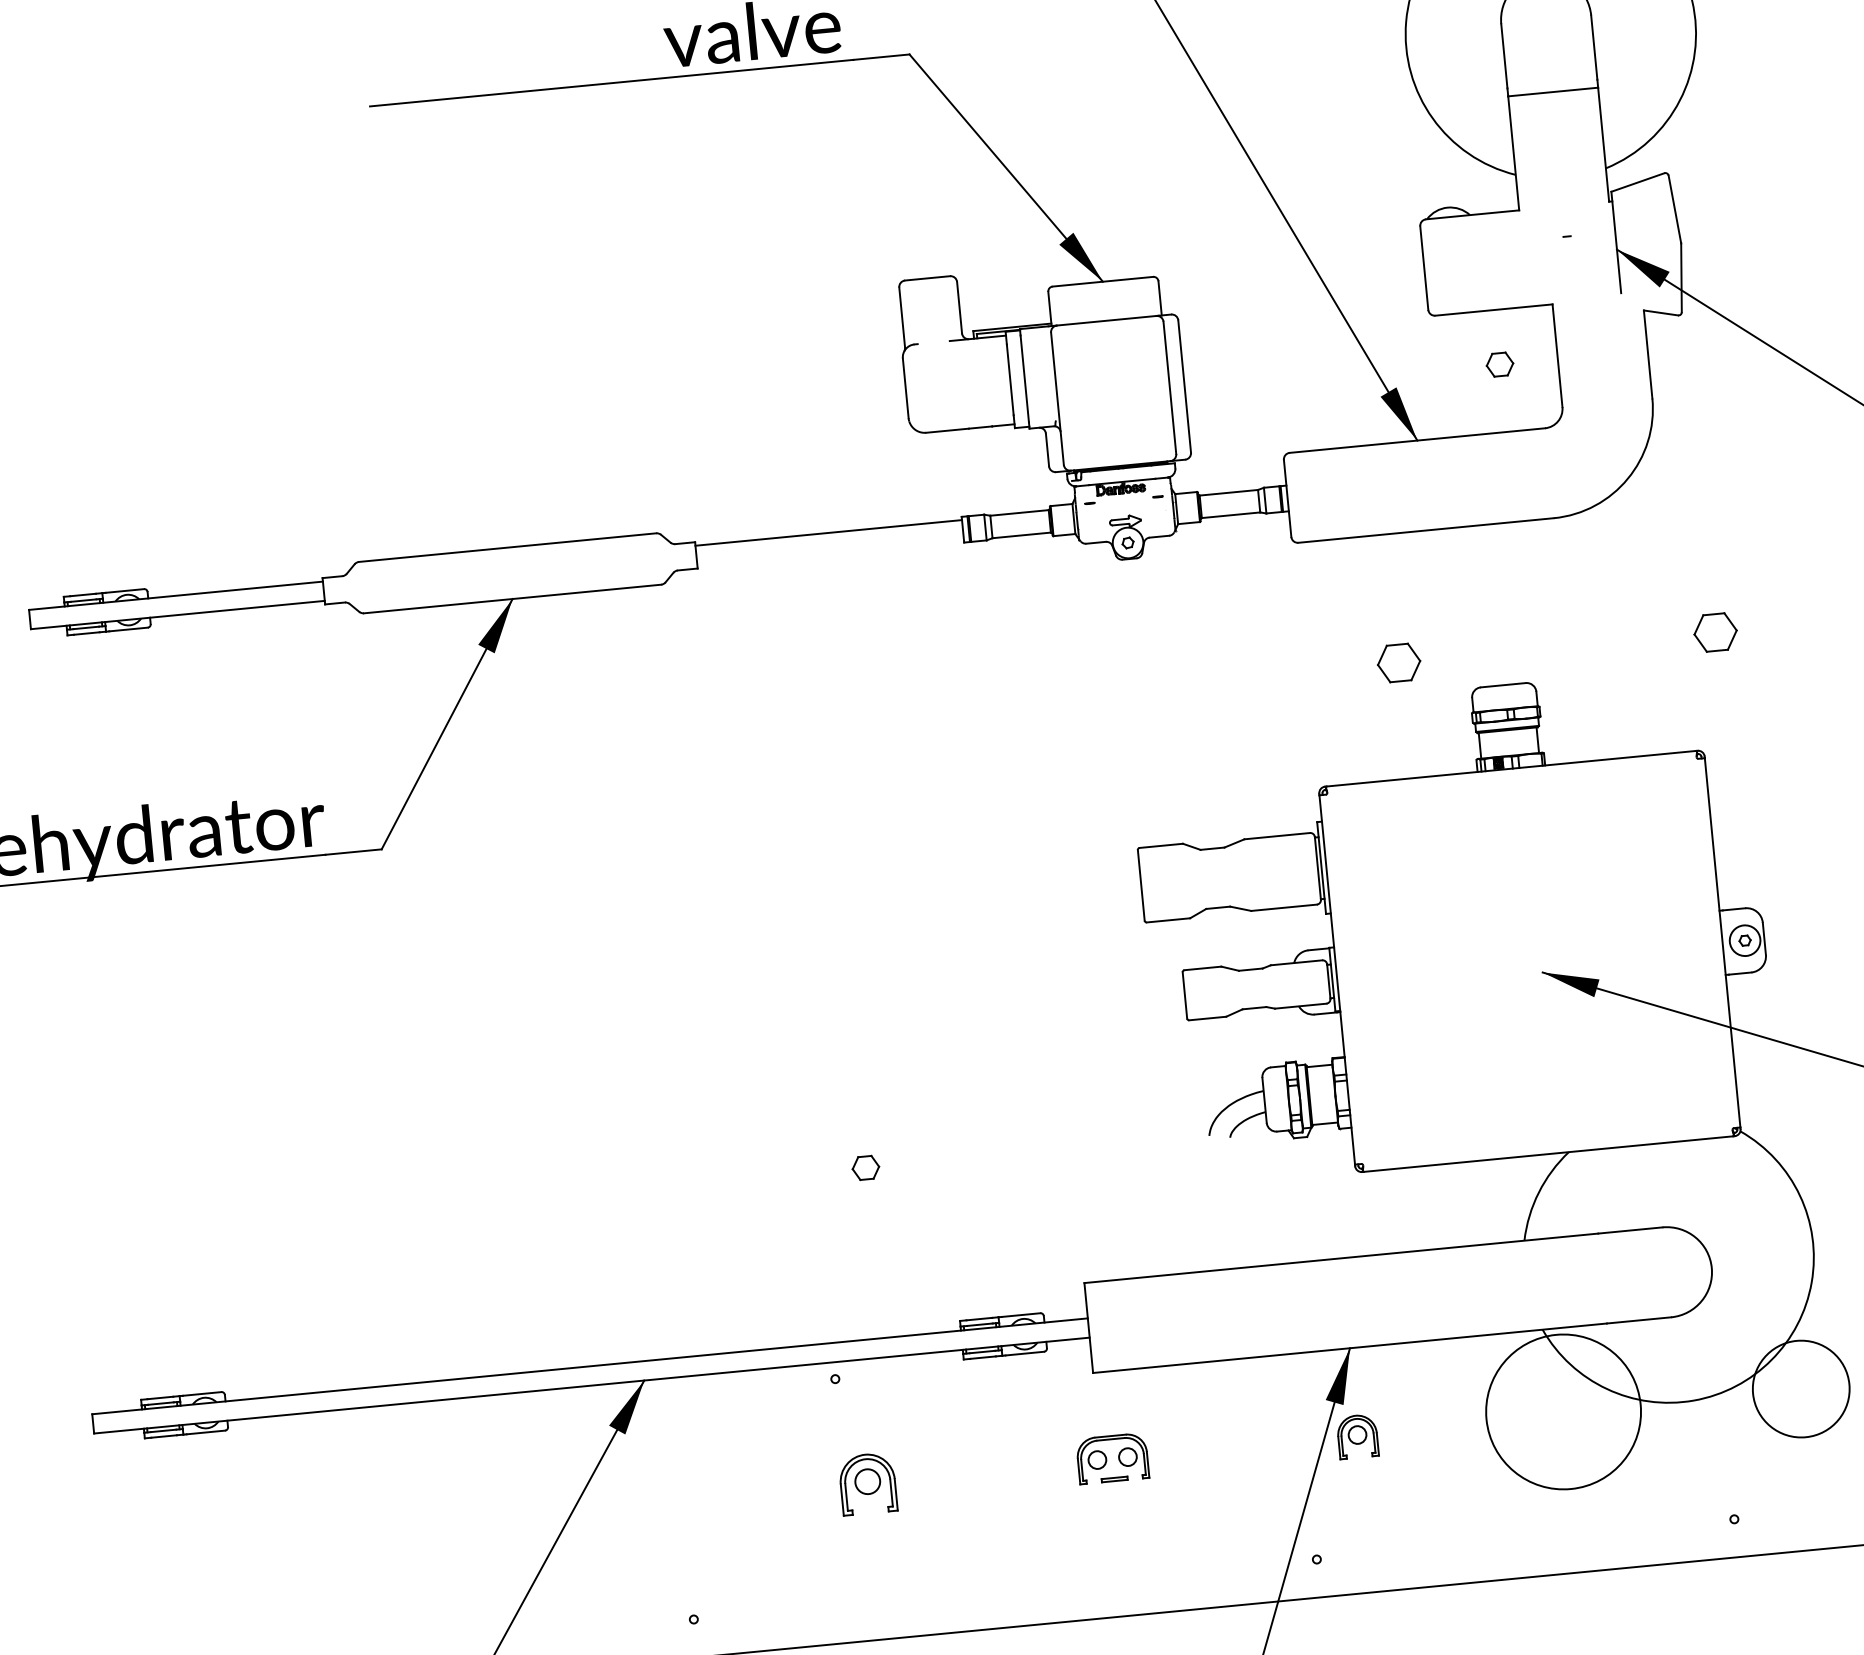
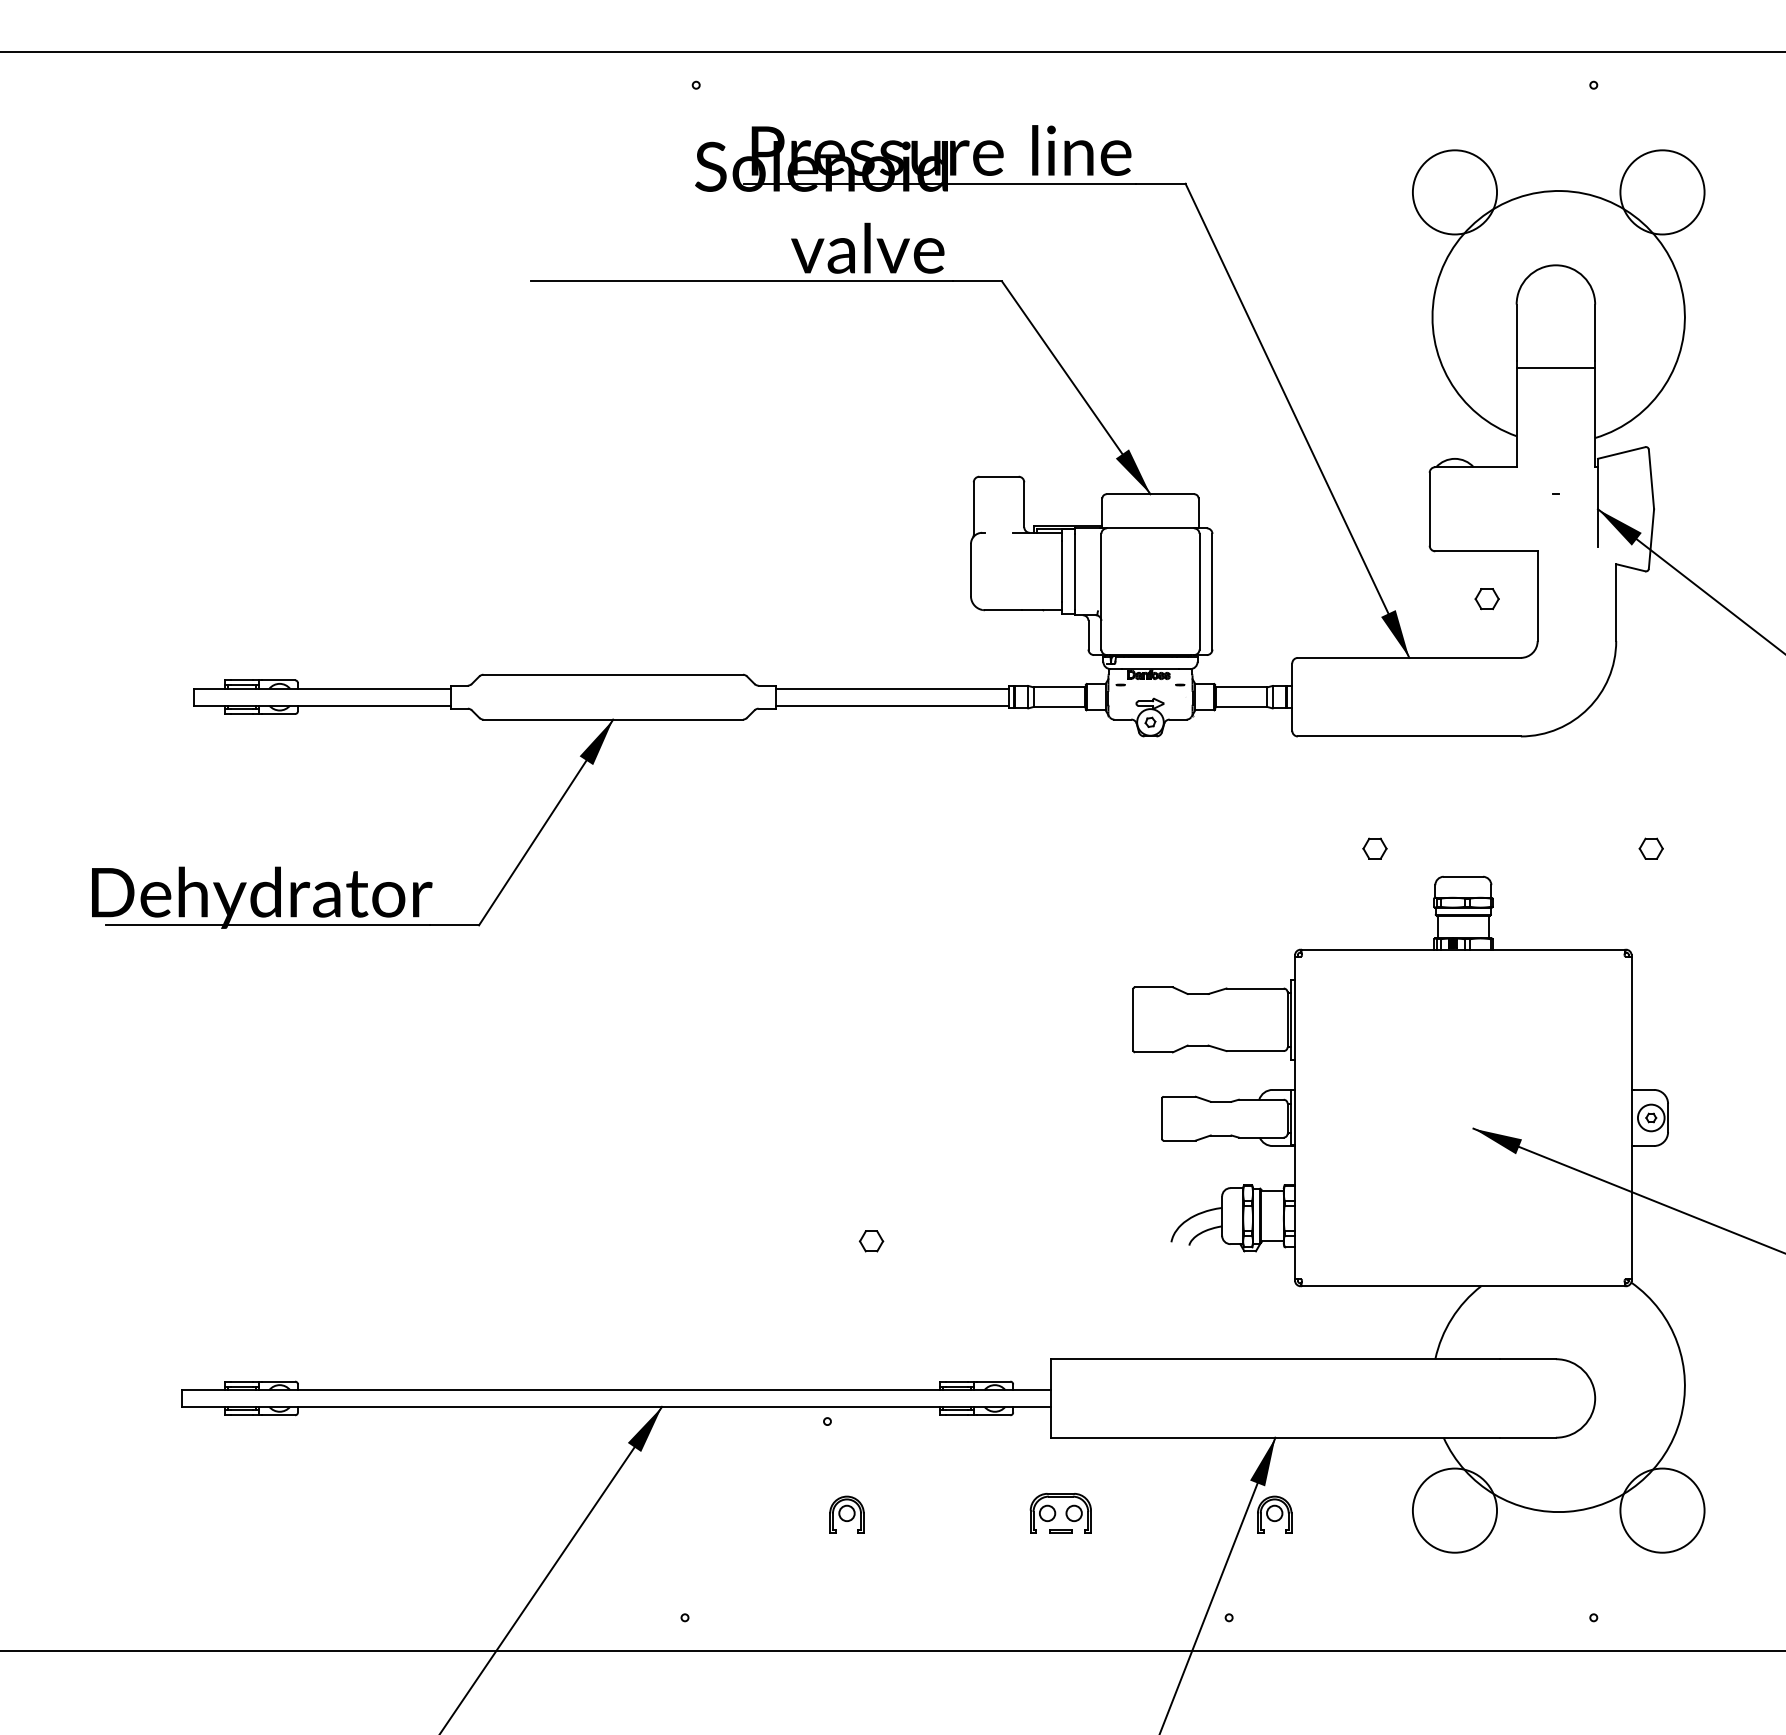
line: (829, 552) -> (891, 705), added
part: (1714, 632) -> (1650, 848), size x0.62
part: (1398, 662) -> (1374, 848), size x0.62
circle: (1563, 1411) -> (1454, 1510), size x0.62
part: (867, 1483) -> (846, 1514), size x0.71

